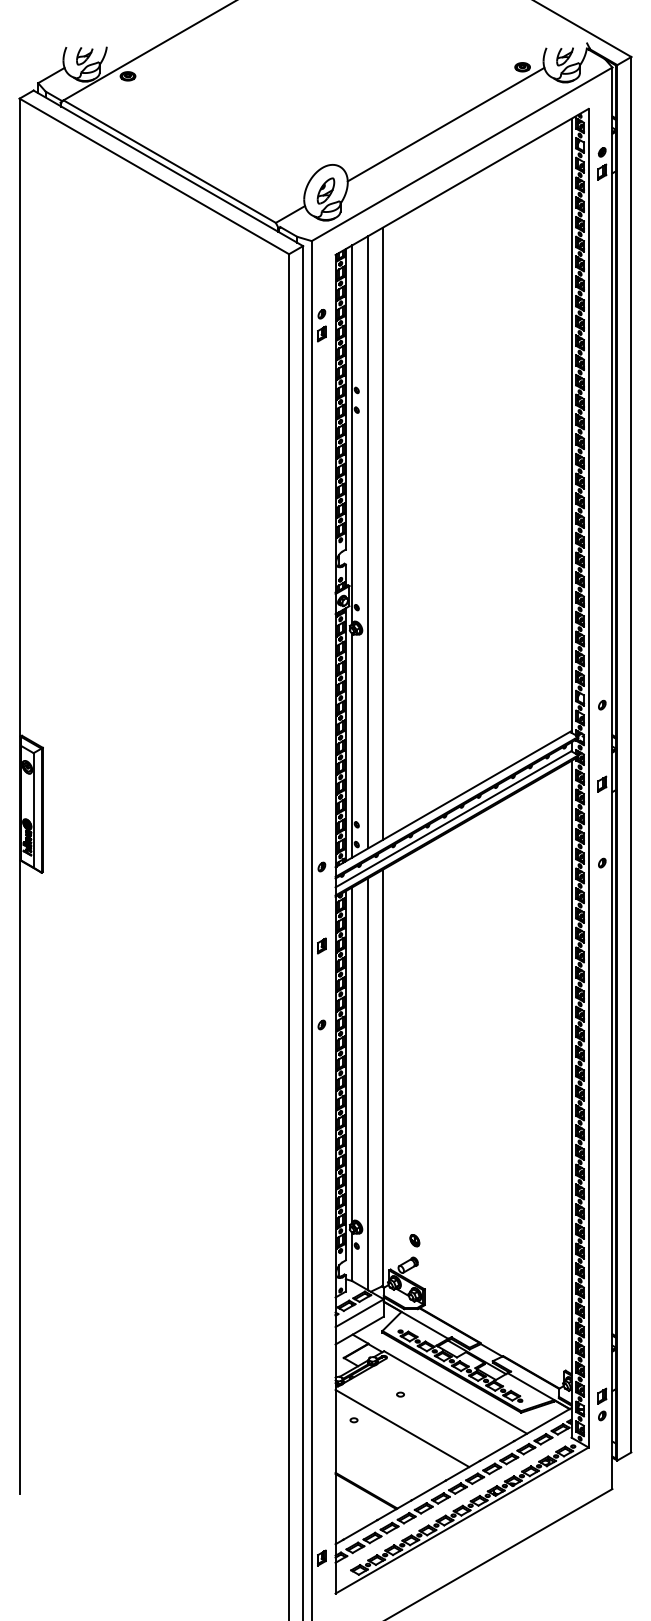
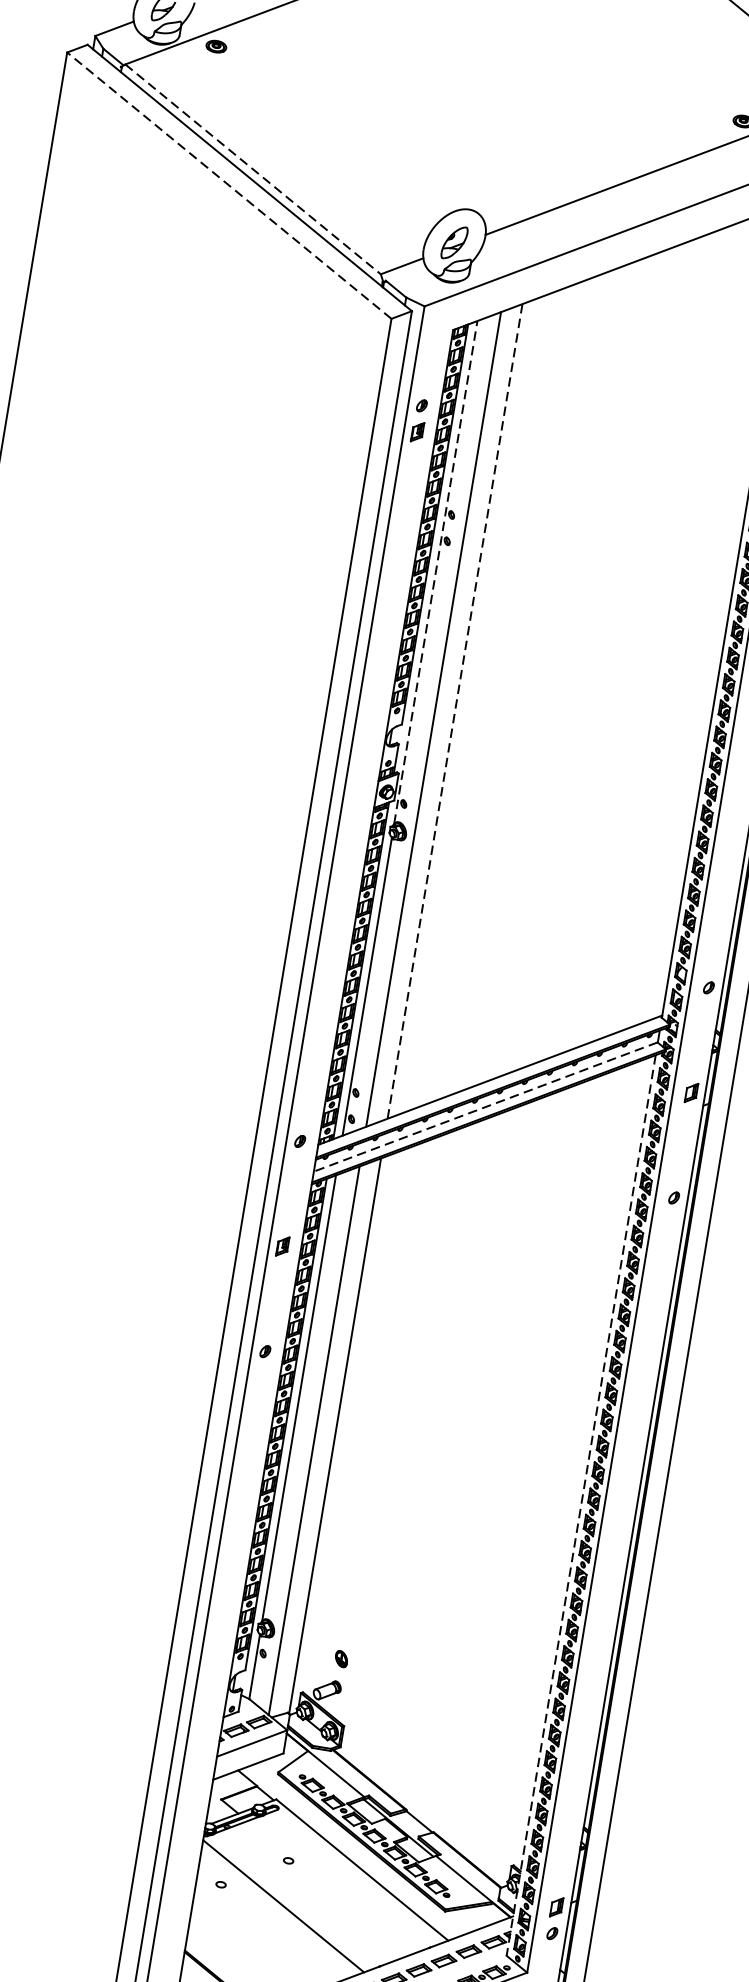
line: (169, 161) -> (252, 169), solid -> dashed
line: (154, 176) -> (229, 185), solid -> dashed
line: (352, 434) -> (436, 572), solid -> dashed
line: (383, 534) -> (455, 712), solid -> dashed
line: (453, 819) -> (485, 1107), solid -> dashed
line: (571, 1099) -> (581, 1505), solid -> dashed

